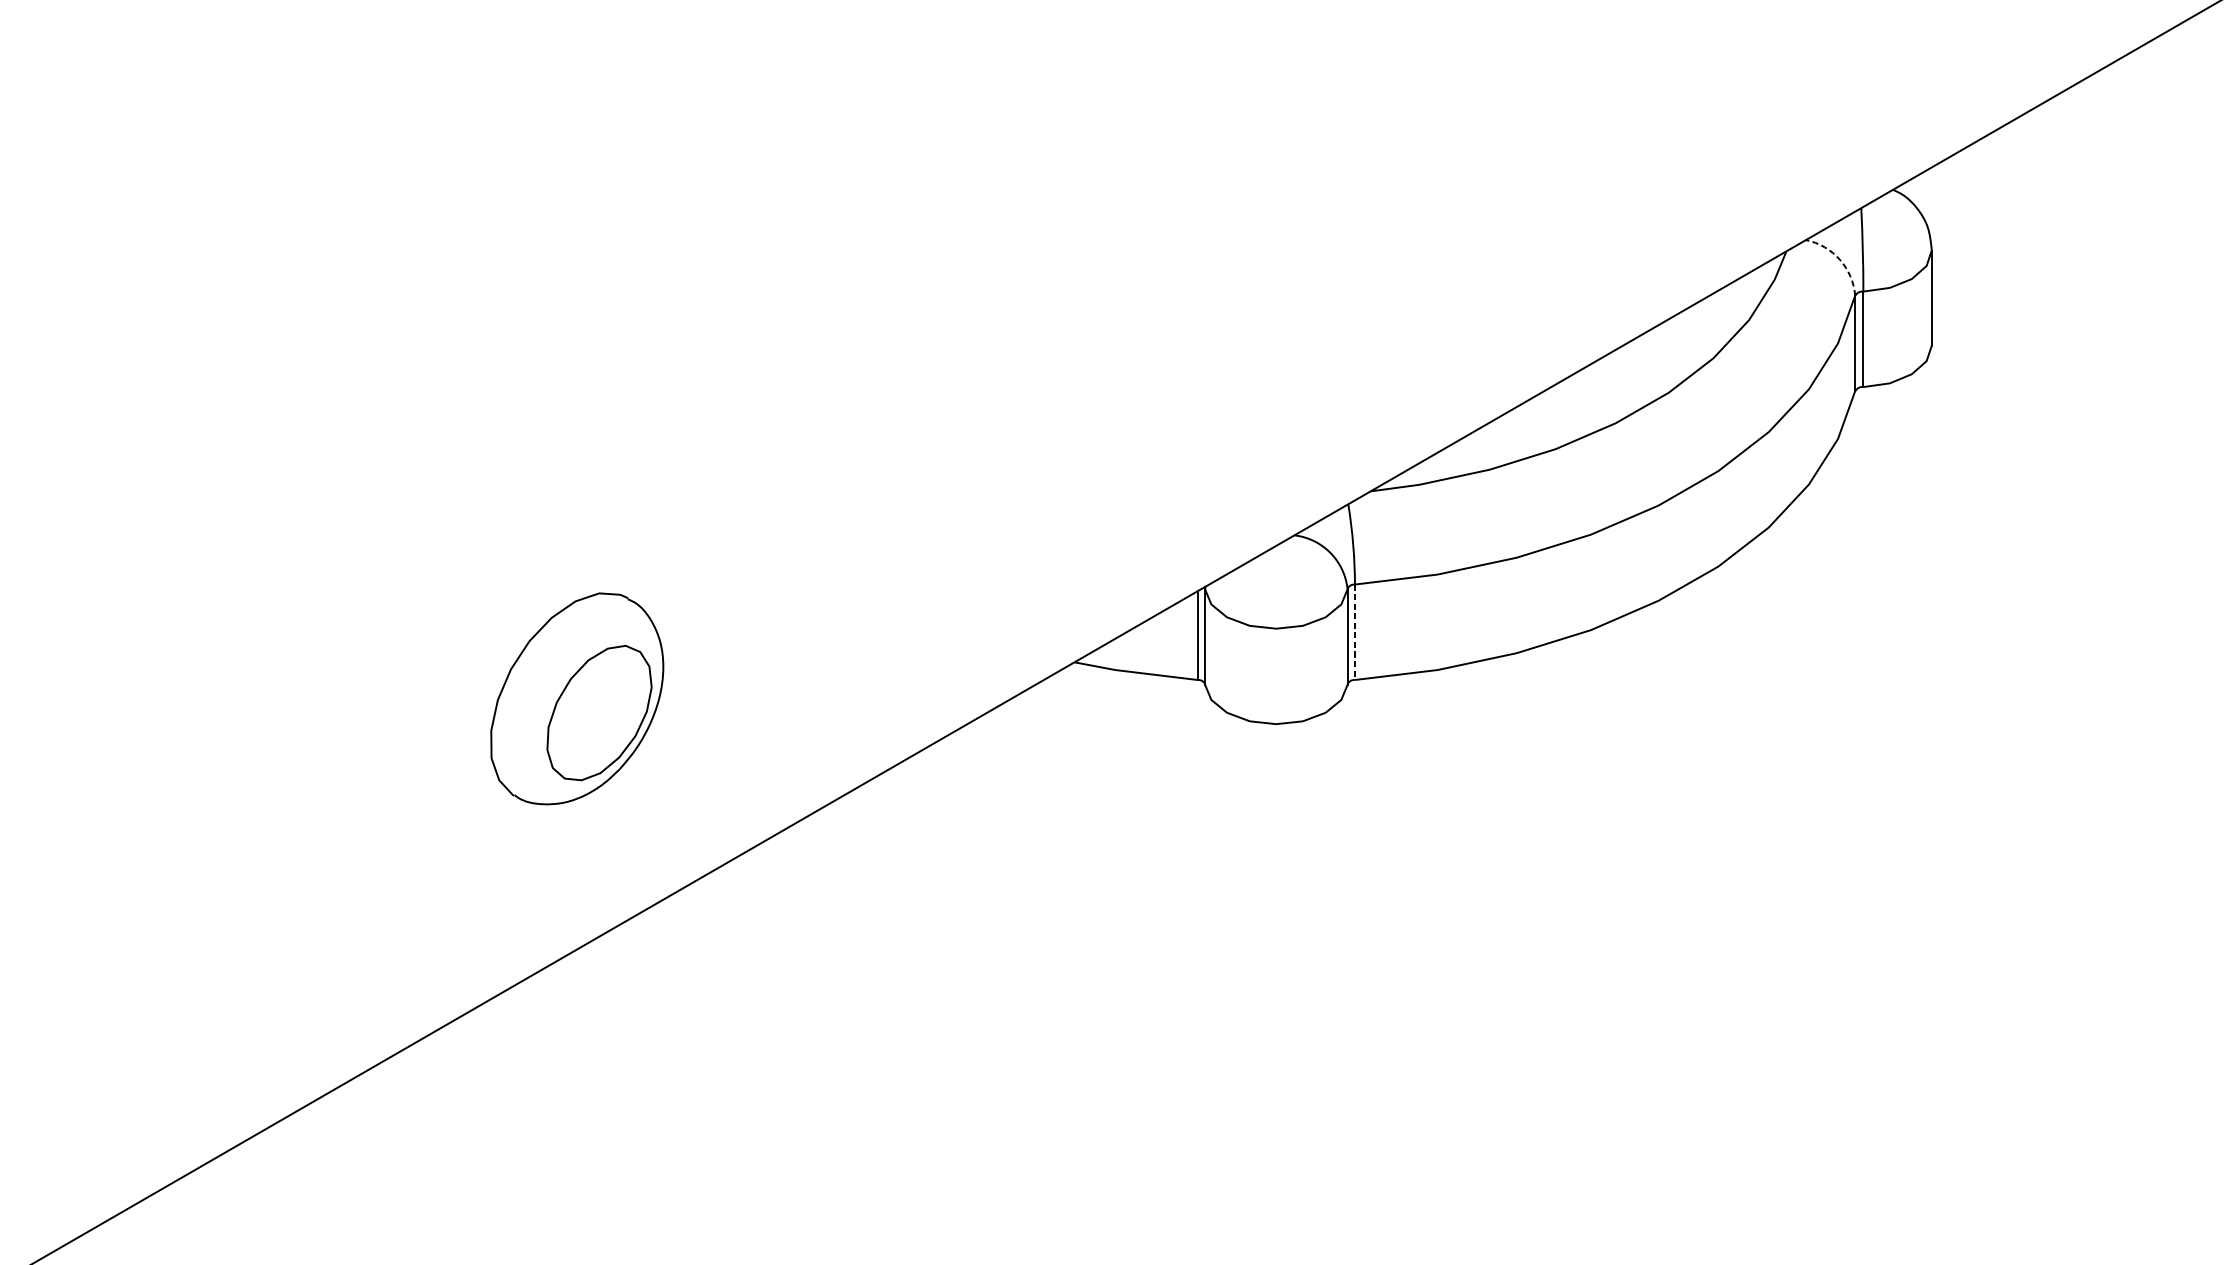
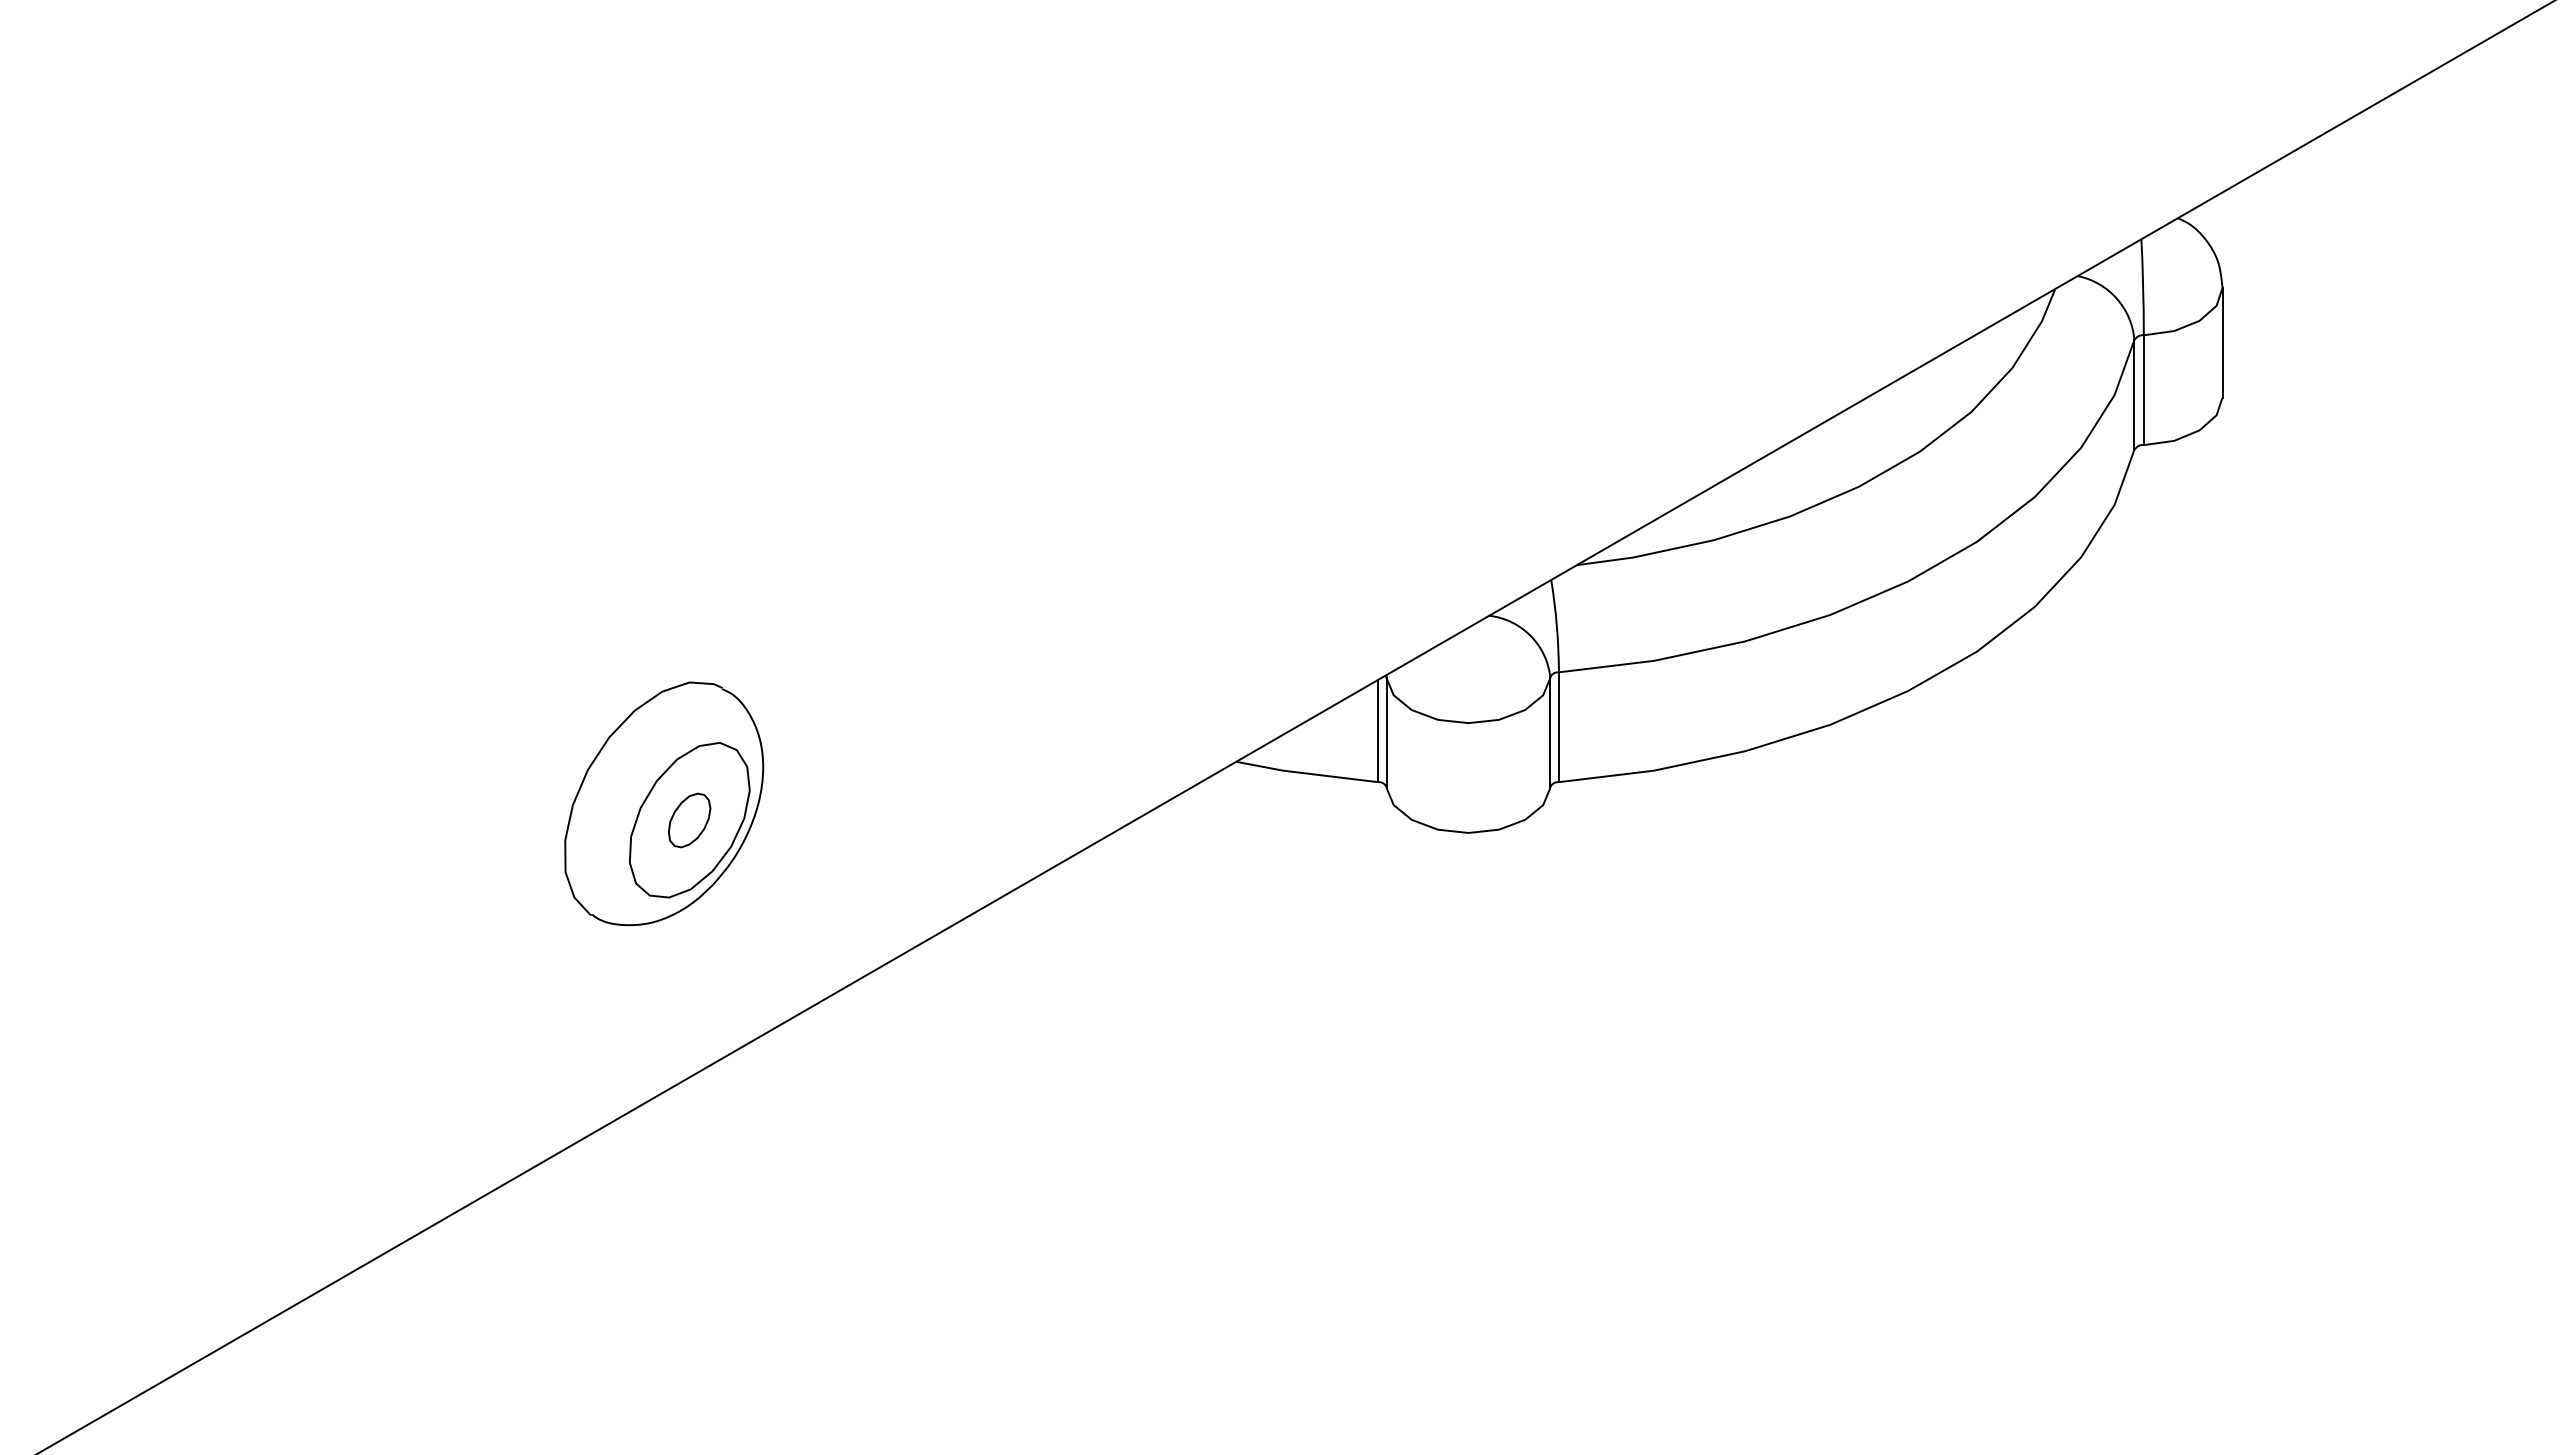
arc: (1839, 259) -> (2116, 298), dashed -> solid
line: (1354, 632) -> (1558, 727), dashed -> solid
part: (599, 713) -> (689, 820), added

